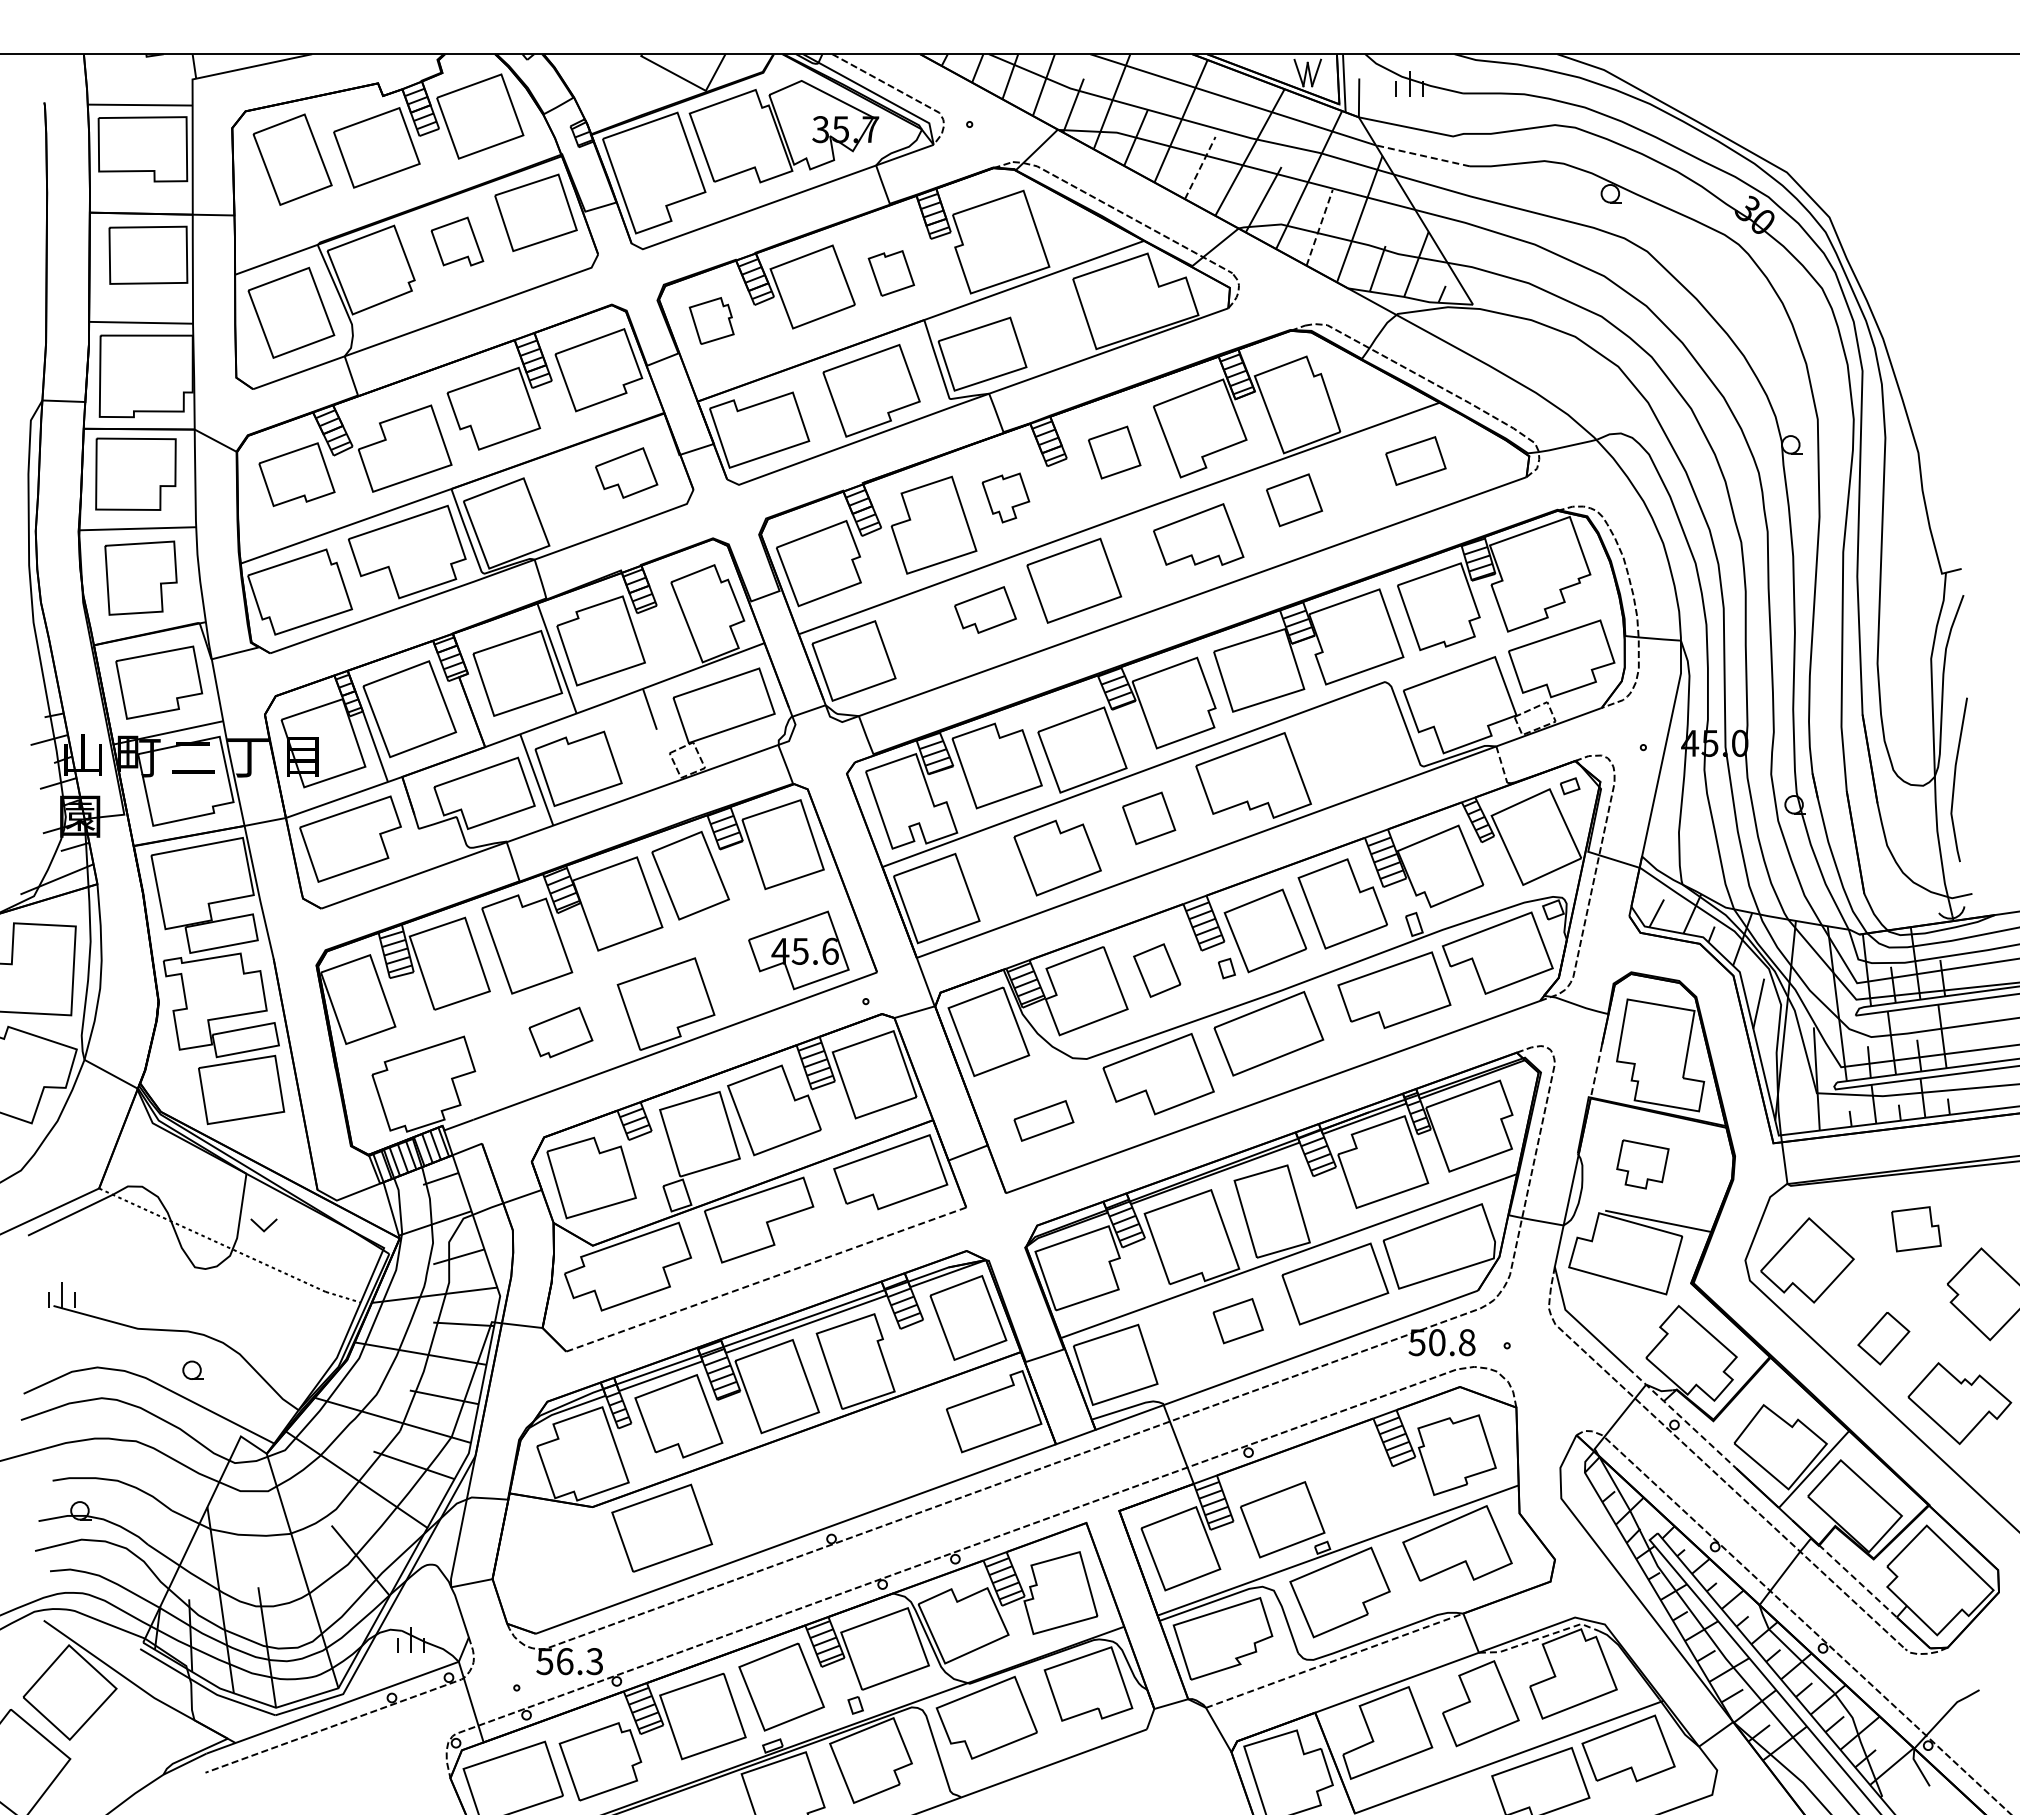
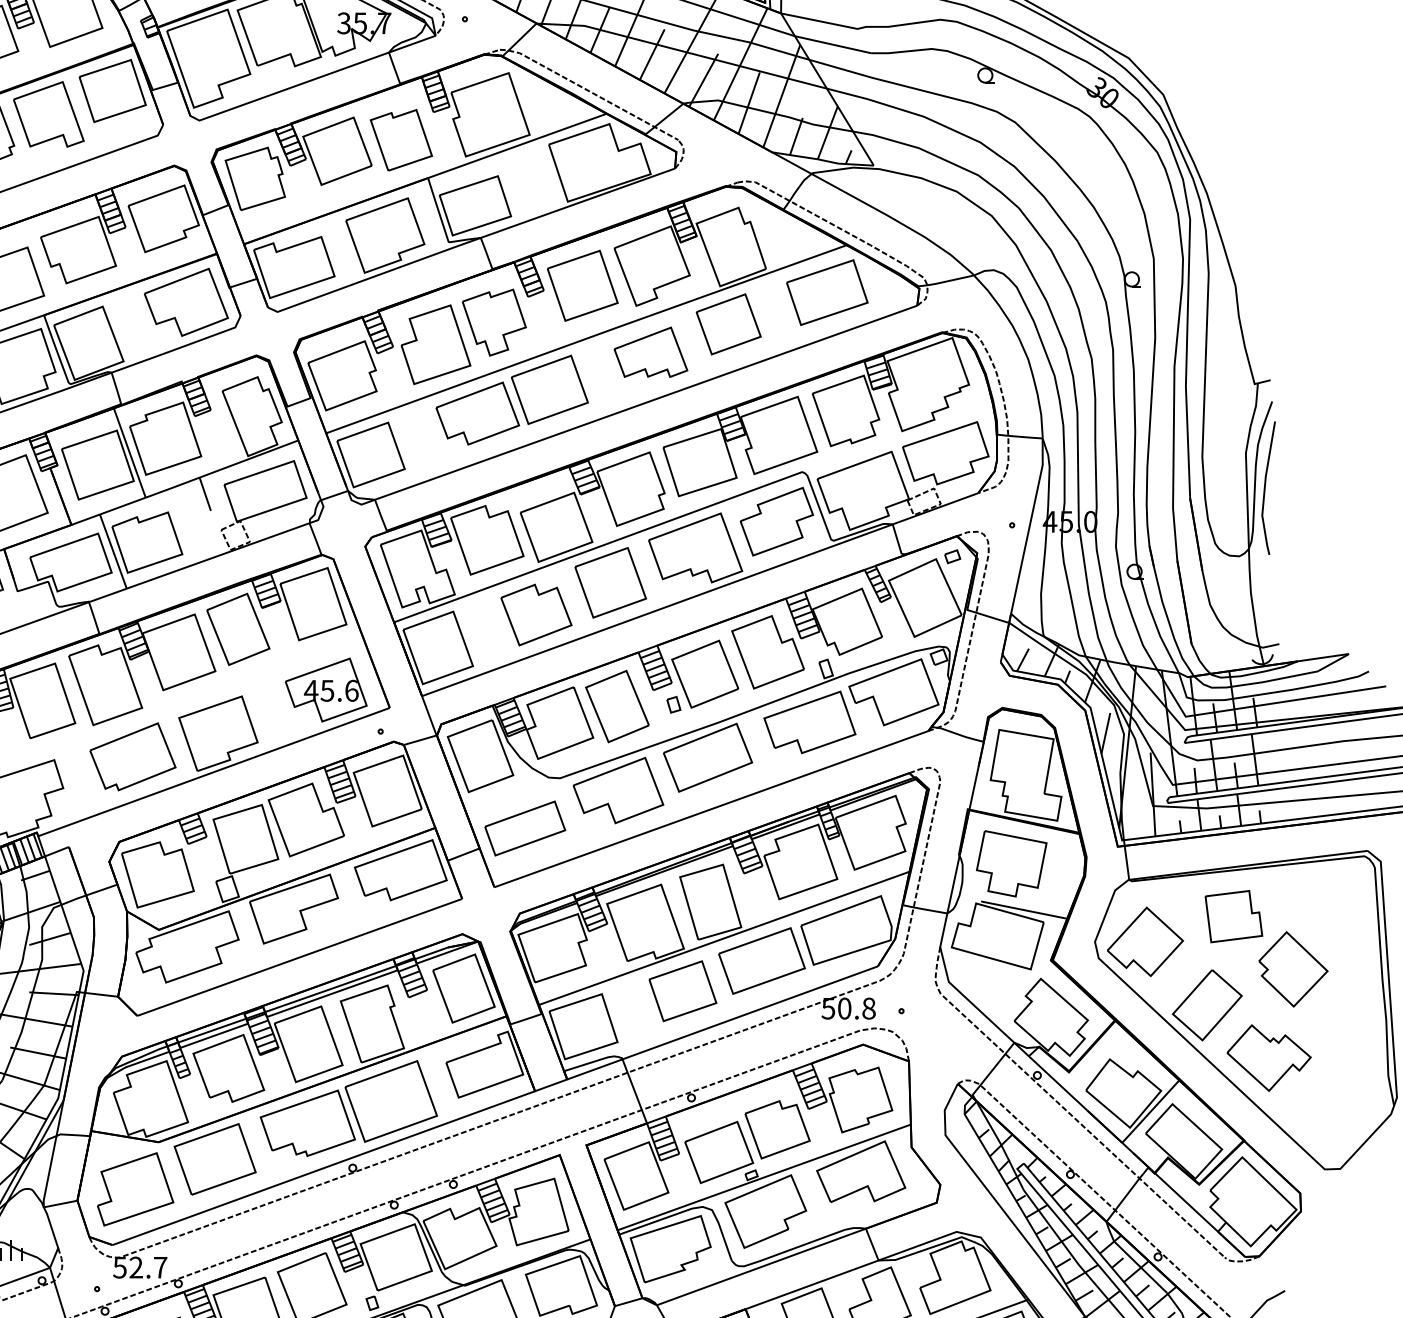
line: (1421, 155) -> (831, 44), dashed -> solid
line: (1200, 168) -> (652, 54), dashed -> solid
line: (1319, 227) -> (749, 102), dashed -> solid
part: (457, 241) -> (48, 114), size x1.67
part: (891, 273) -> (401, 140), size x1.67
part: (711, 320) -> (255, 178), size x1.67
part: (1114, 452) -> (582, 285), size x1.67
part: (1415, 460) -> (827, 292), size x1.67
part: (626, 472) -> (186, 301), size x1.67
part: (1005, 497) -> (494, 322), size x1.67
part: (1294, 500) -> (728, 324), size x1.43
part: (985, 609) -> (477, 413), size x1.67
part: (1353, 742) -> (776, 521), added
line: (1501, 765) -> (896, 539), dashed -> solid
line: (1955, 779) -> (1265, 487), moved
part: (1148, 818) -> (610, 582), size x1.67
part: (1156, 970) -> (616, 706), size x1.67
part: (560, 1032) -> (132, 756), size x1.67
line: (1596, 1072) -> (974, 789), dashed -> solid
part: (1043, 1120) -> (524, 828), size x1.67
part: (1642, 1164) -> (1011, 863), size x1.67
part: (1916, 1228) -> (1233, 915), size x1.43
line: (766, 1279) -> (299, 957), dashed -> solid
part: (1238, 1320) -> (683, 990), size x1.67
part: (1883, 1338) -> (1207, 1005), size x1.67
line: (1681, 1417) -> (1043, 1069), dashed -> solid
part: (826, 1465) -> (348, 1108), added
part: (1354, 1491) -> (777, 1129), added
part: (563, 1564) -> (135, 1188), added
line: (1857, 1580) -> (1186, 1201), dashed -> solid
line: (1540, 1638) -> (928, 1248), dashed -> solid
line: (1334, 1660) -> (761, 1266), dashed -> solid
text: (579, 1661) -> (148, 1267), 56.3 -> 52.7

